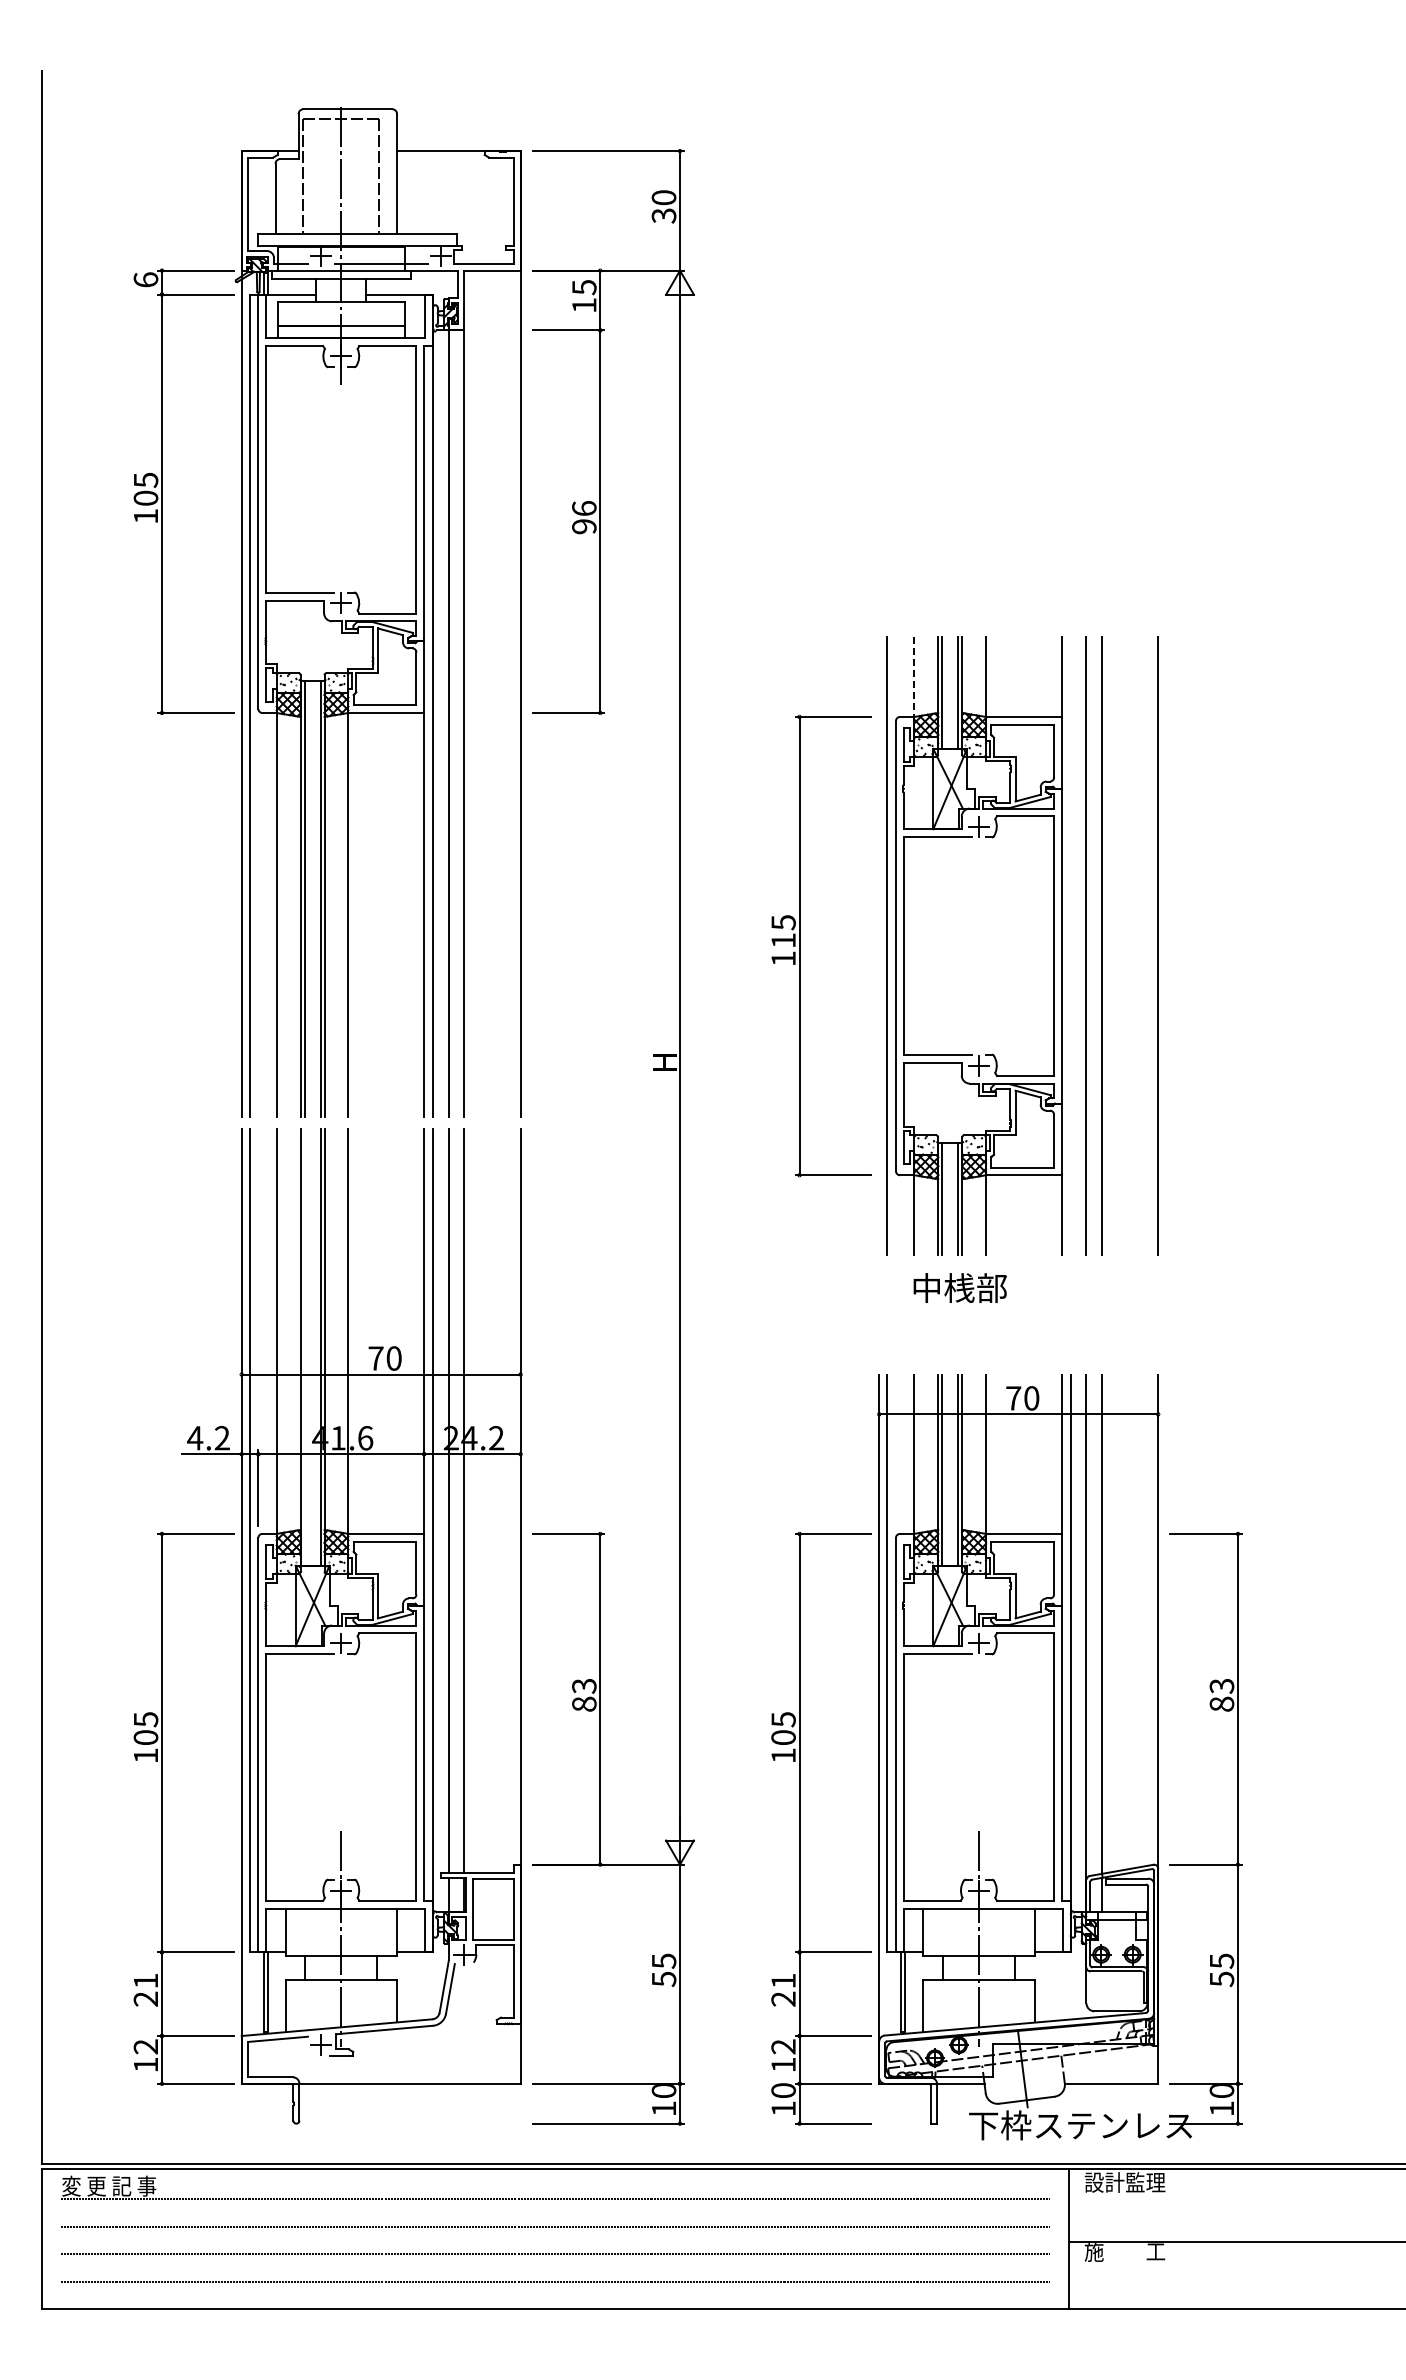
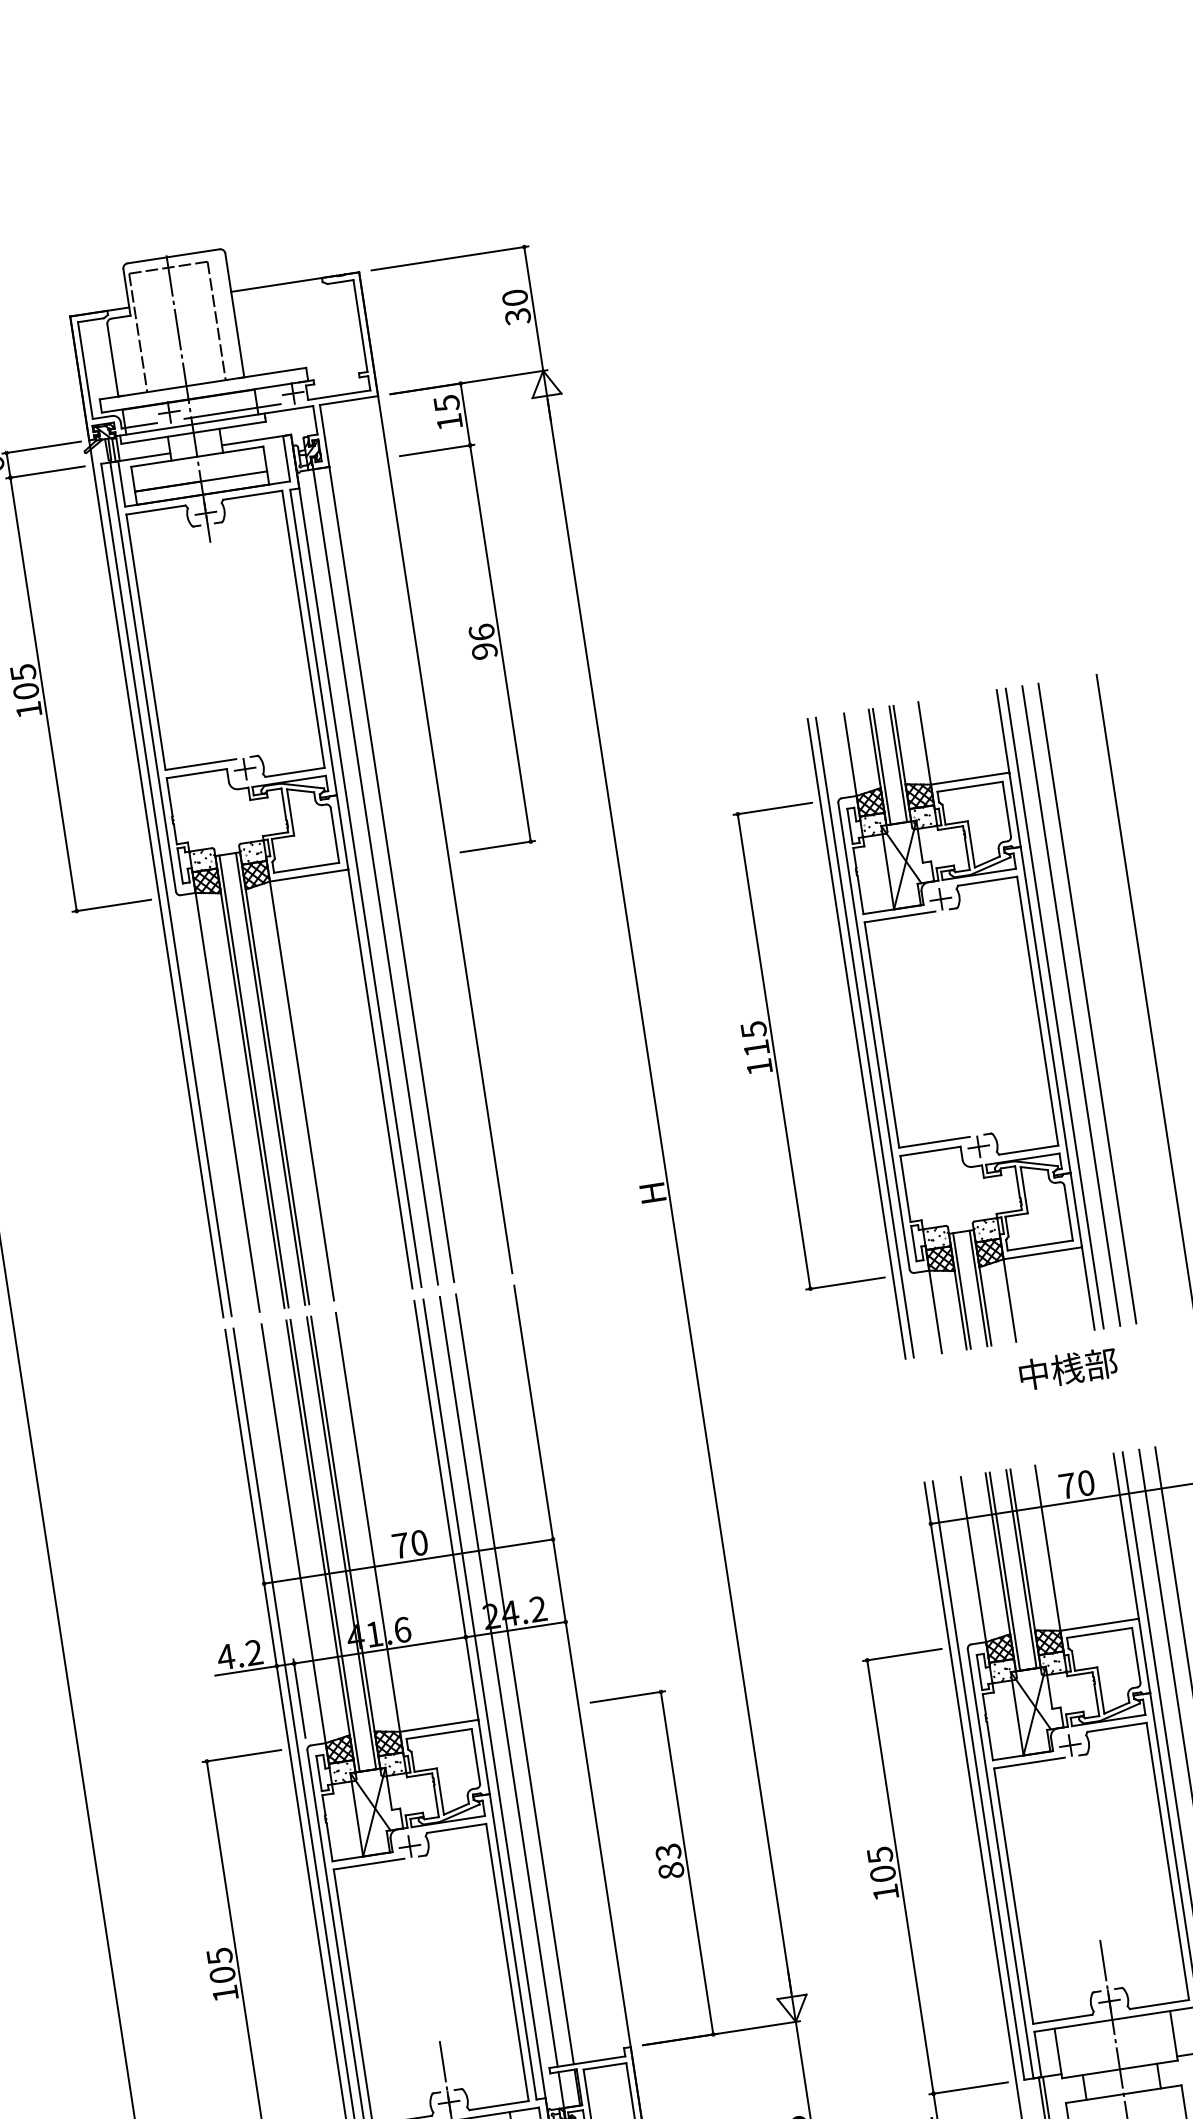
line: (914, 677) -> (850, 755), dashed -> solid
line: (879, 945) -> (856, 1038), added
line: (1070, 945) -> (1054, 1007), added
text: (959, 1287) -> (1067, 1368), moved
line: (304, 1347) -> (324, 1545), added

